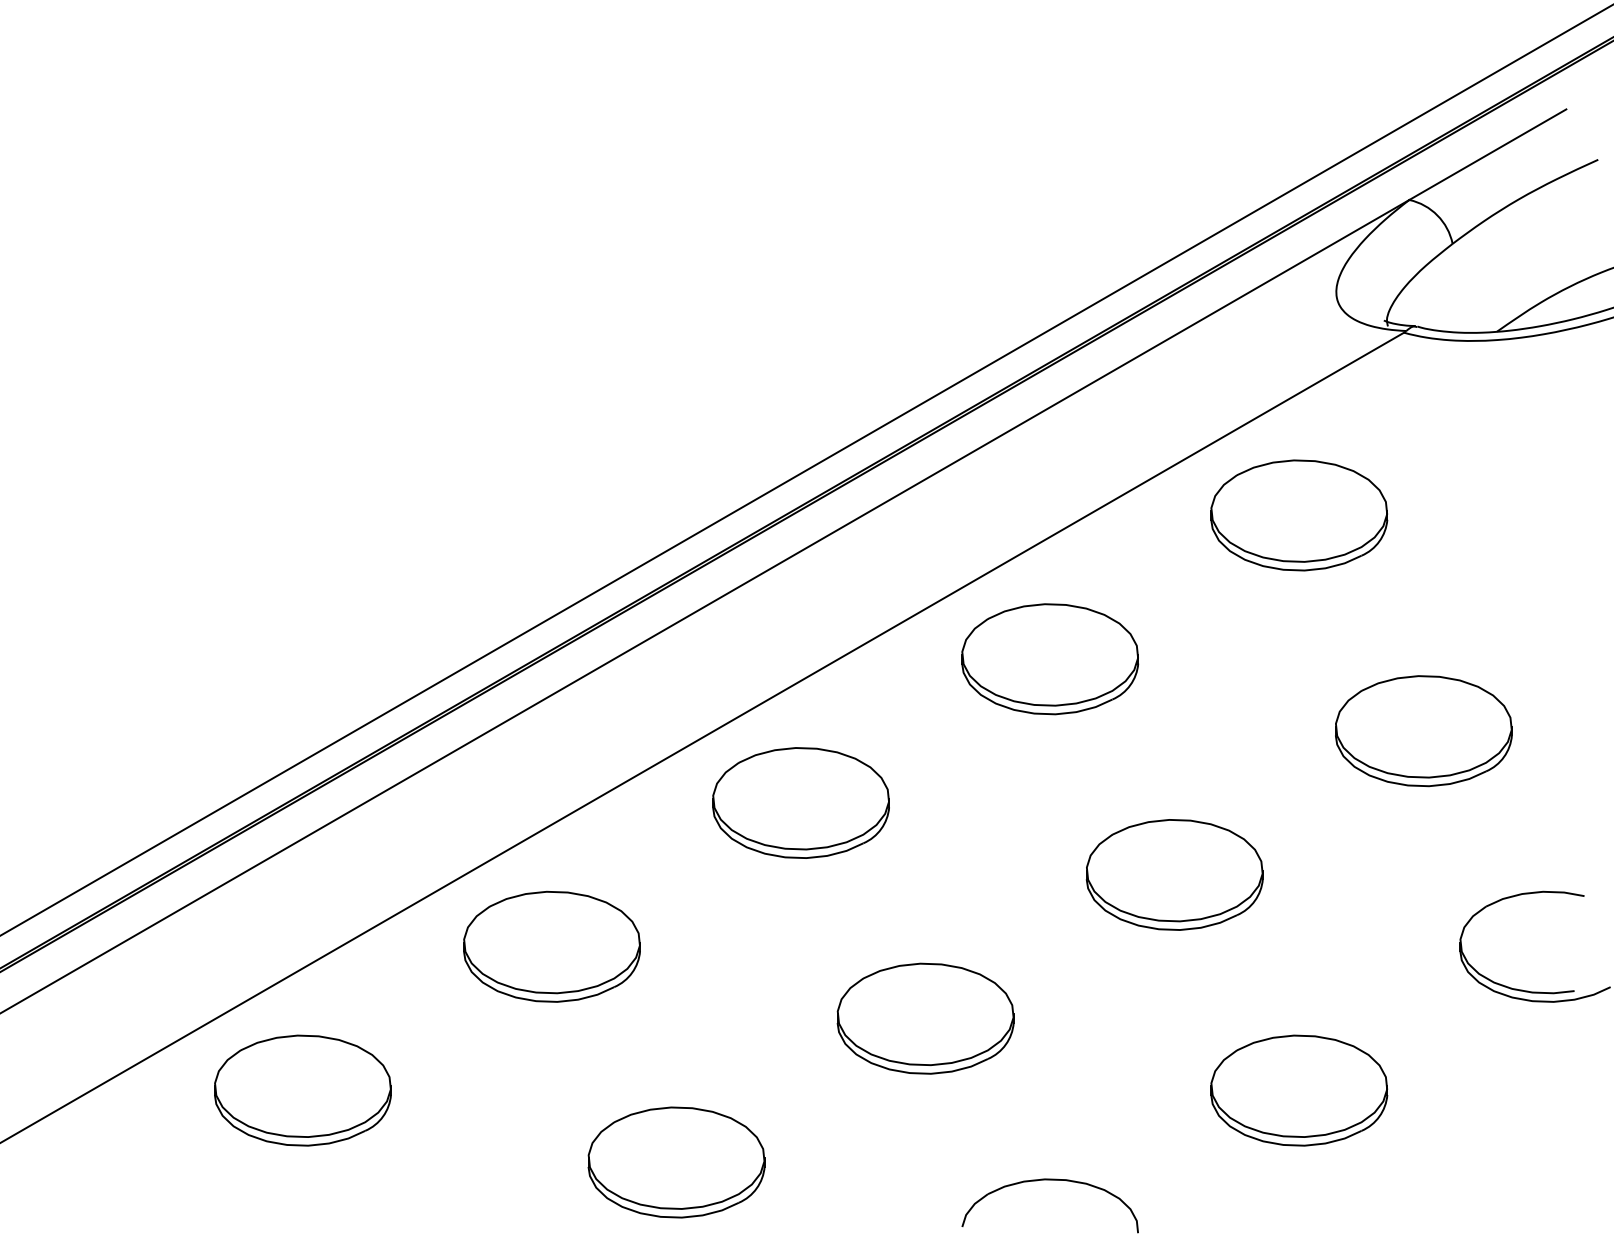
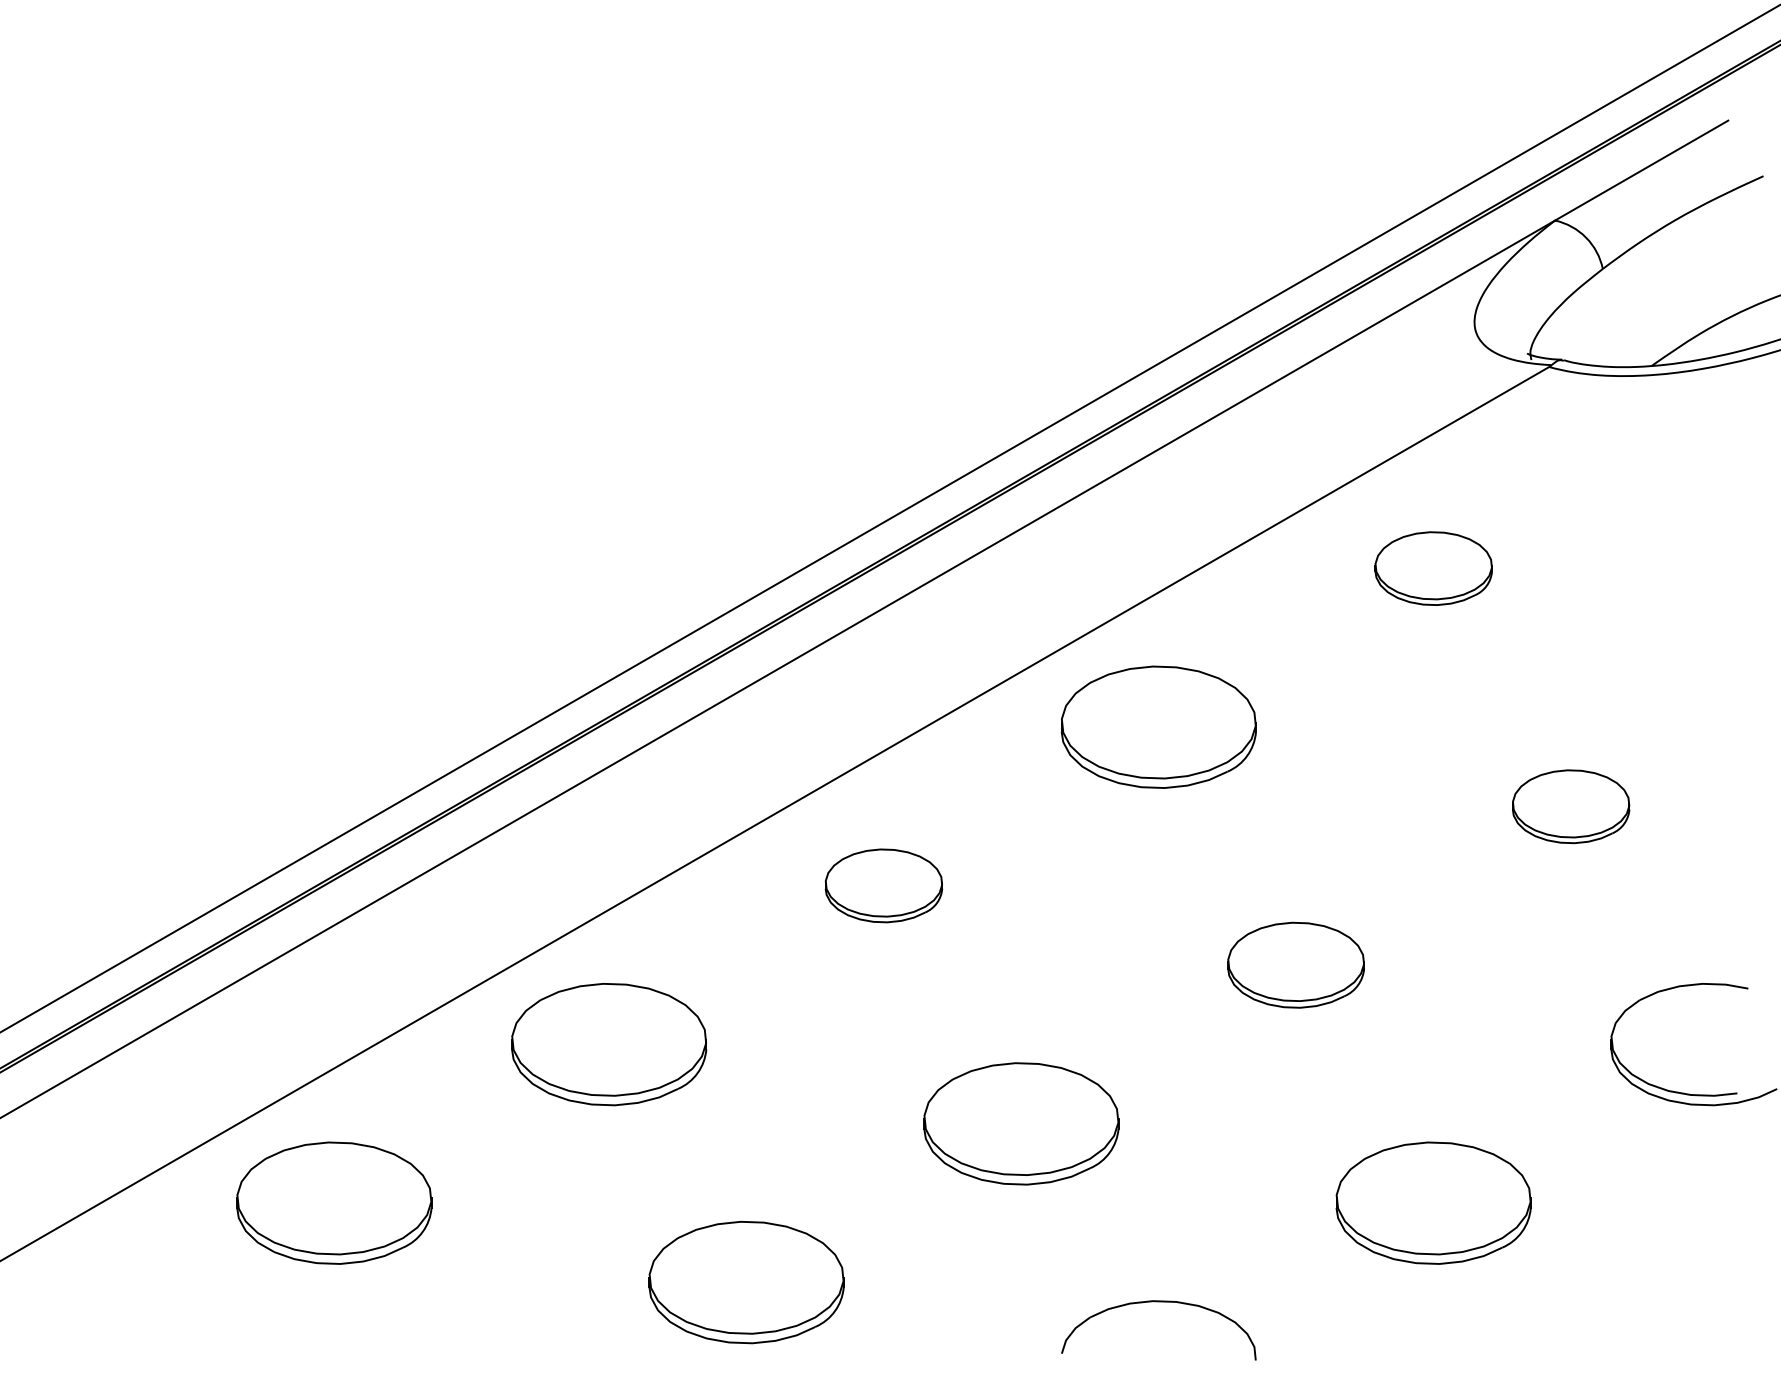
part: (1299, 515) -> (1433, 568), size x0.6
part: (1423, 731) -> (1570, 806), size x0.6
part: (800, 802) -> (883, 885), size x0.6
part: (1174, 874) -> (1295, 964), size x0.7

